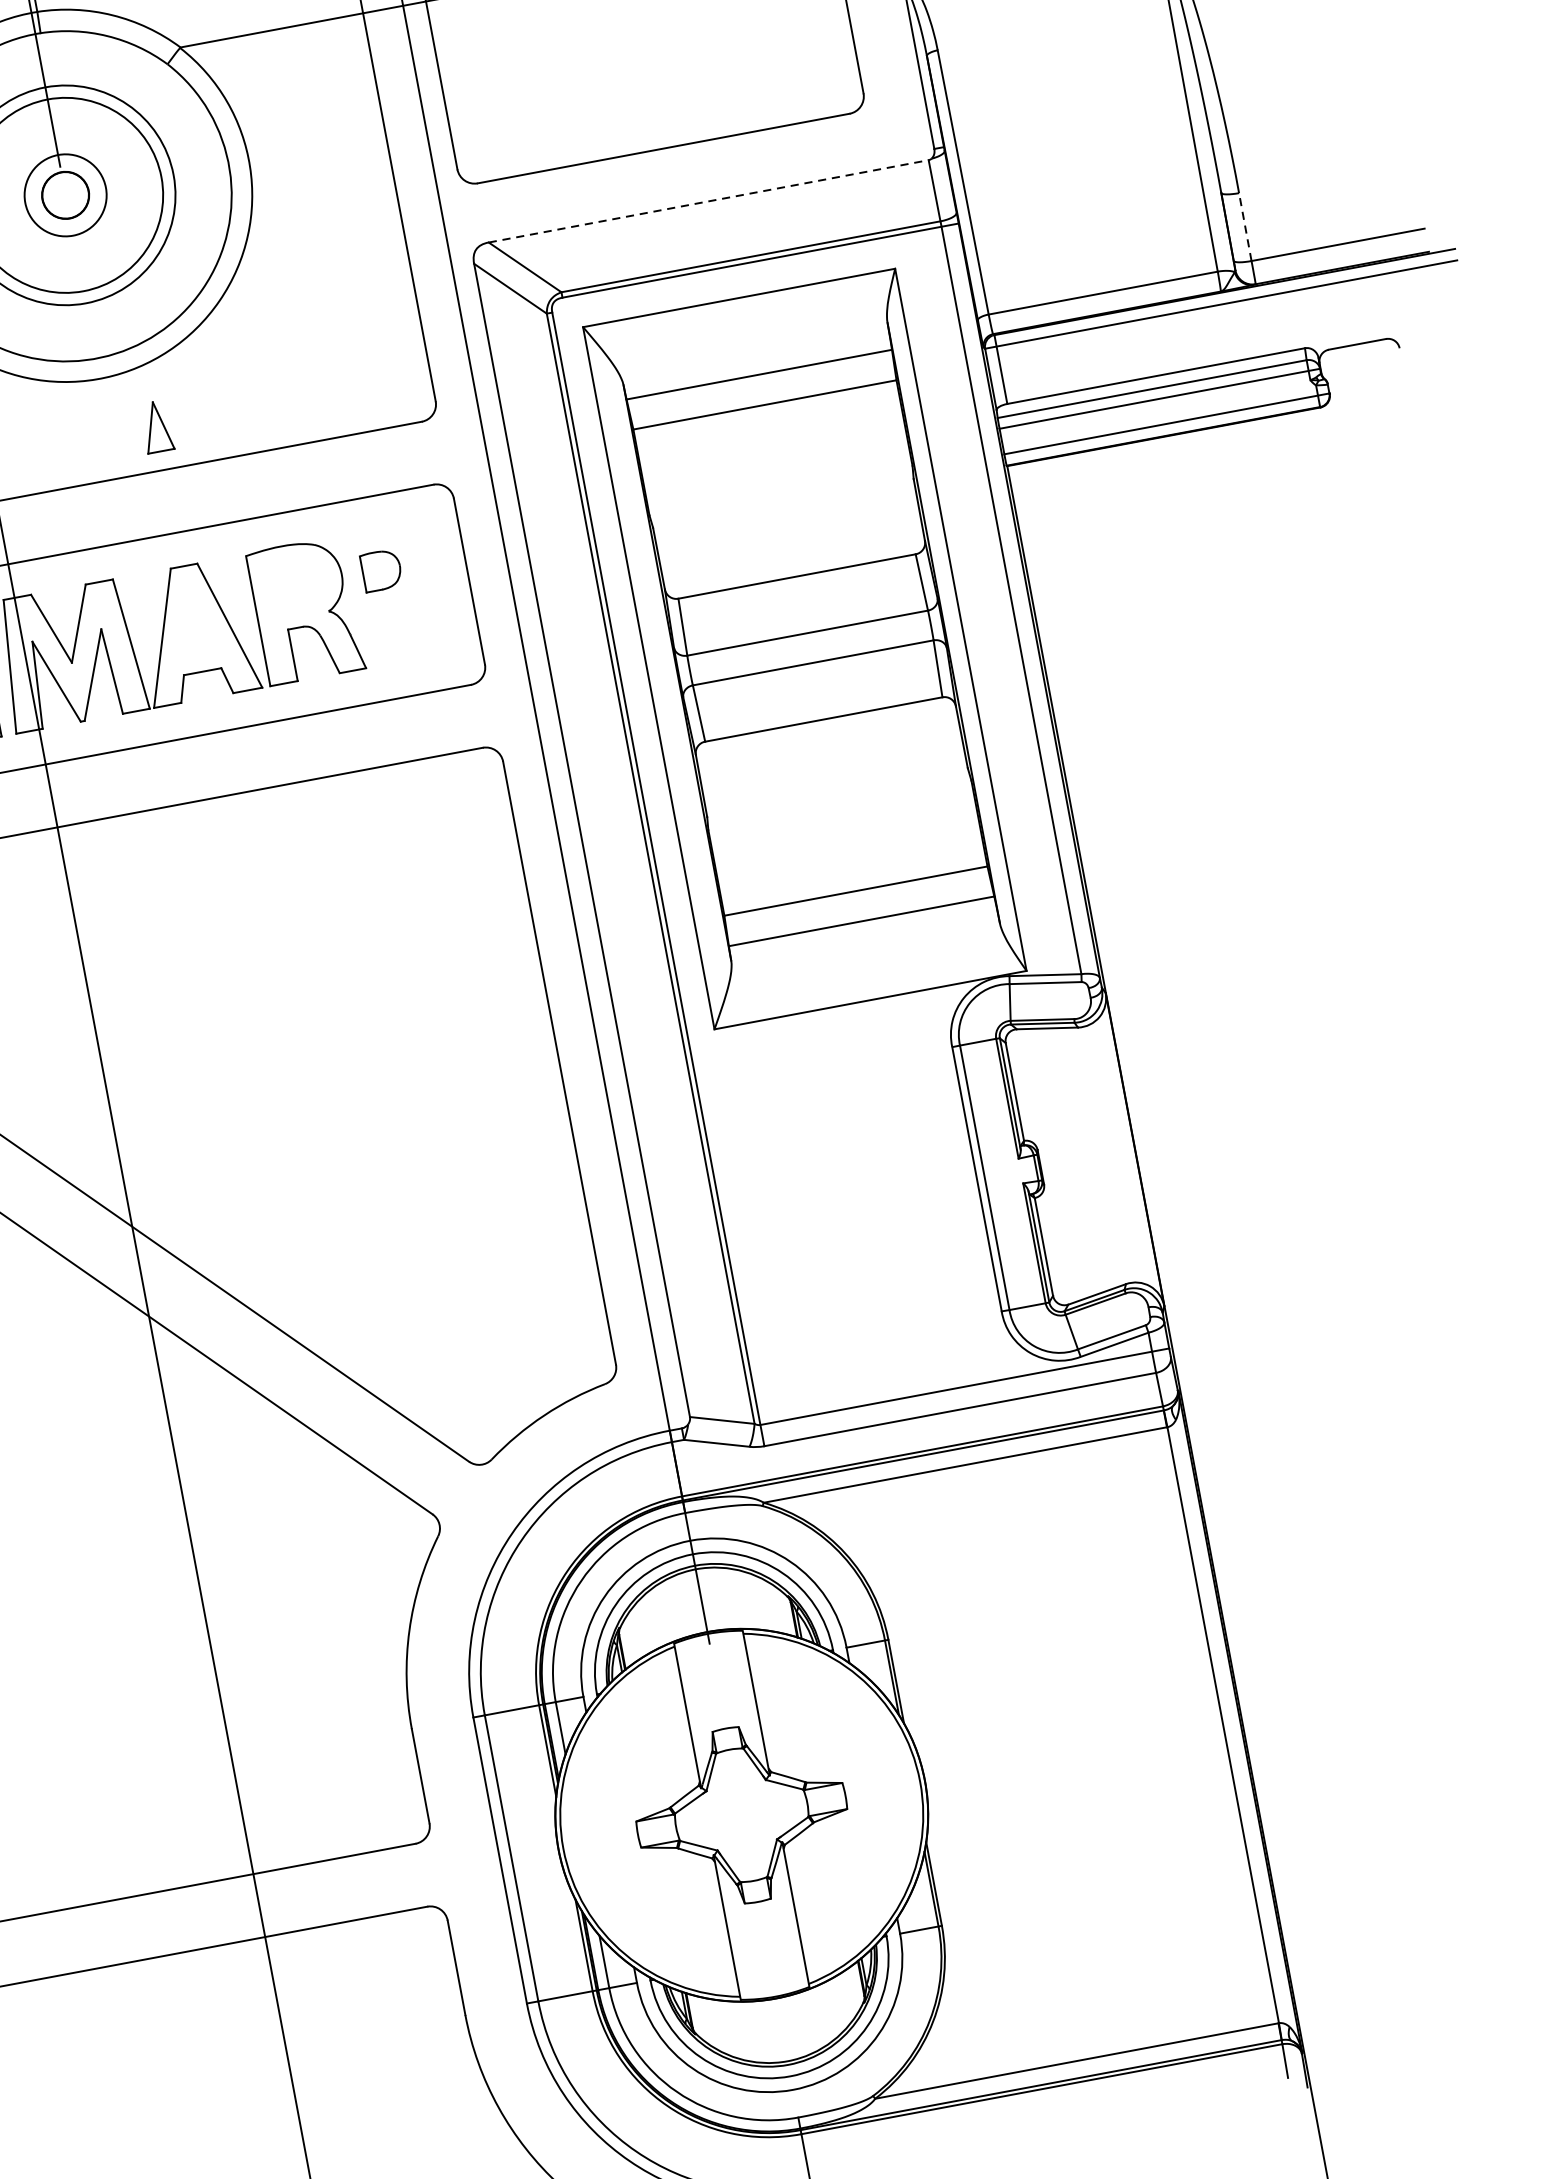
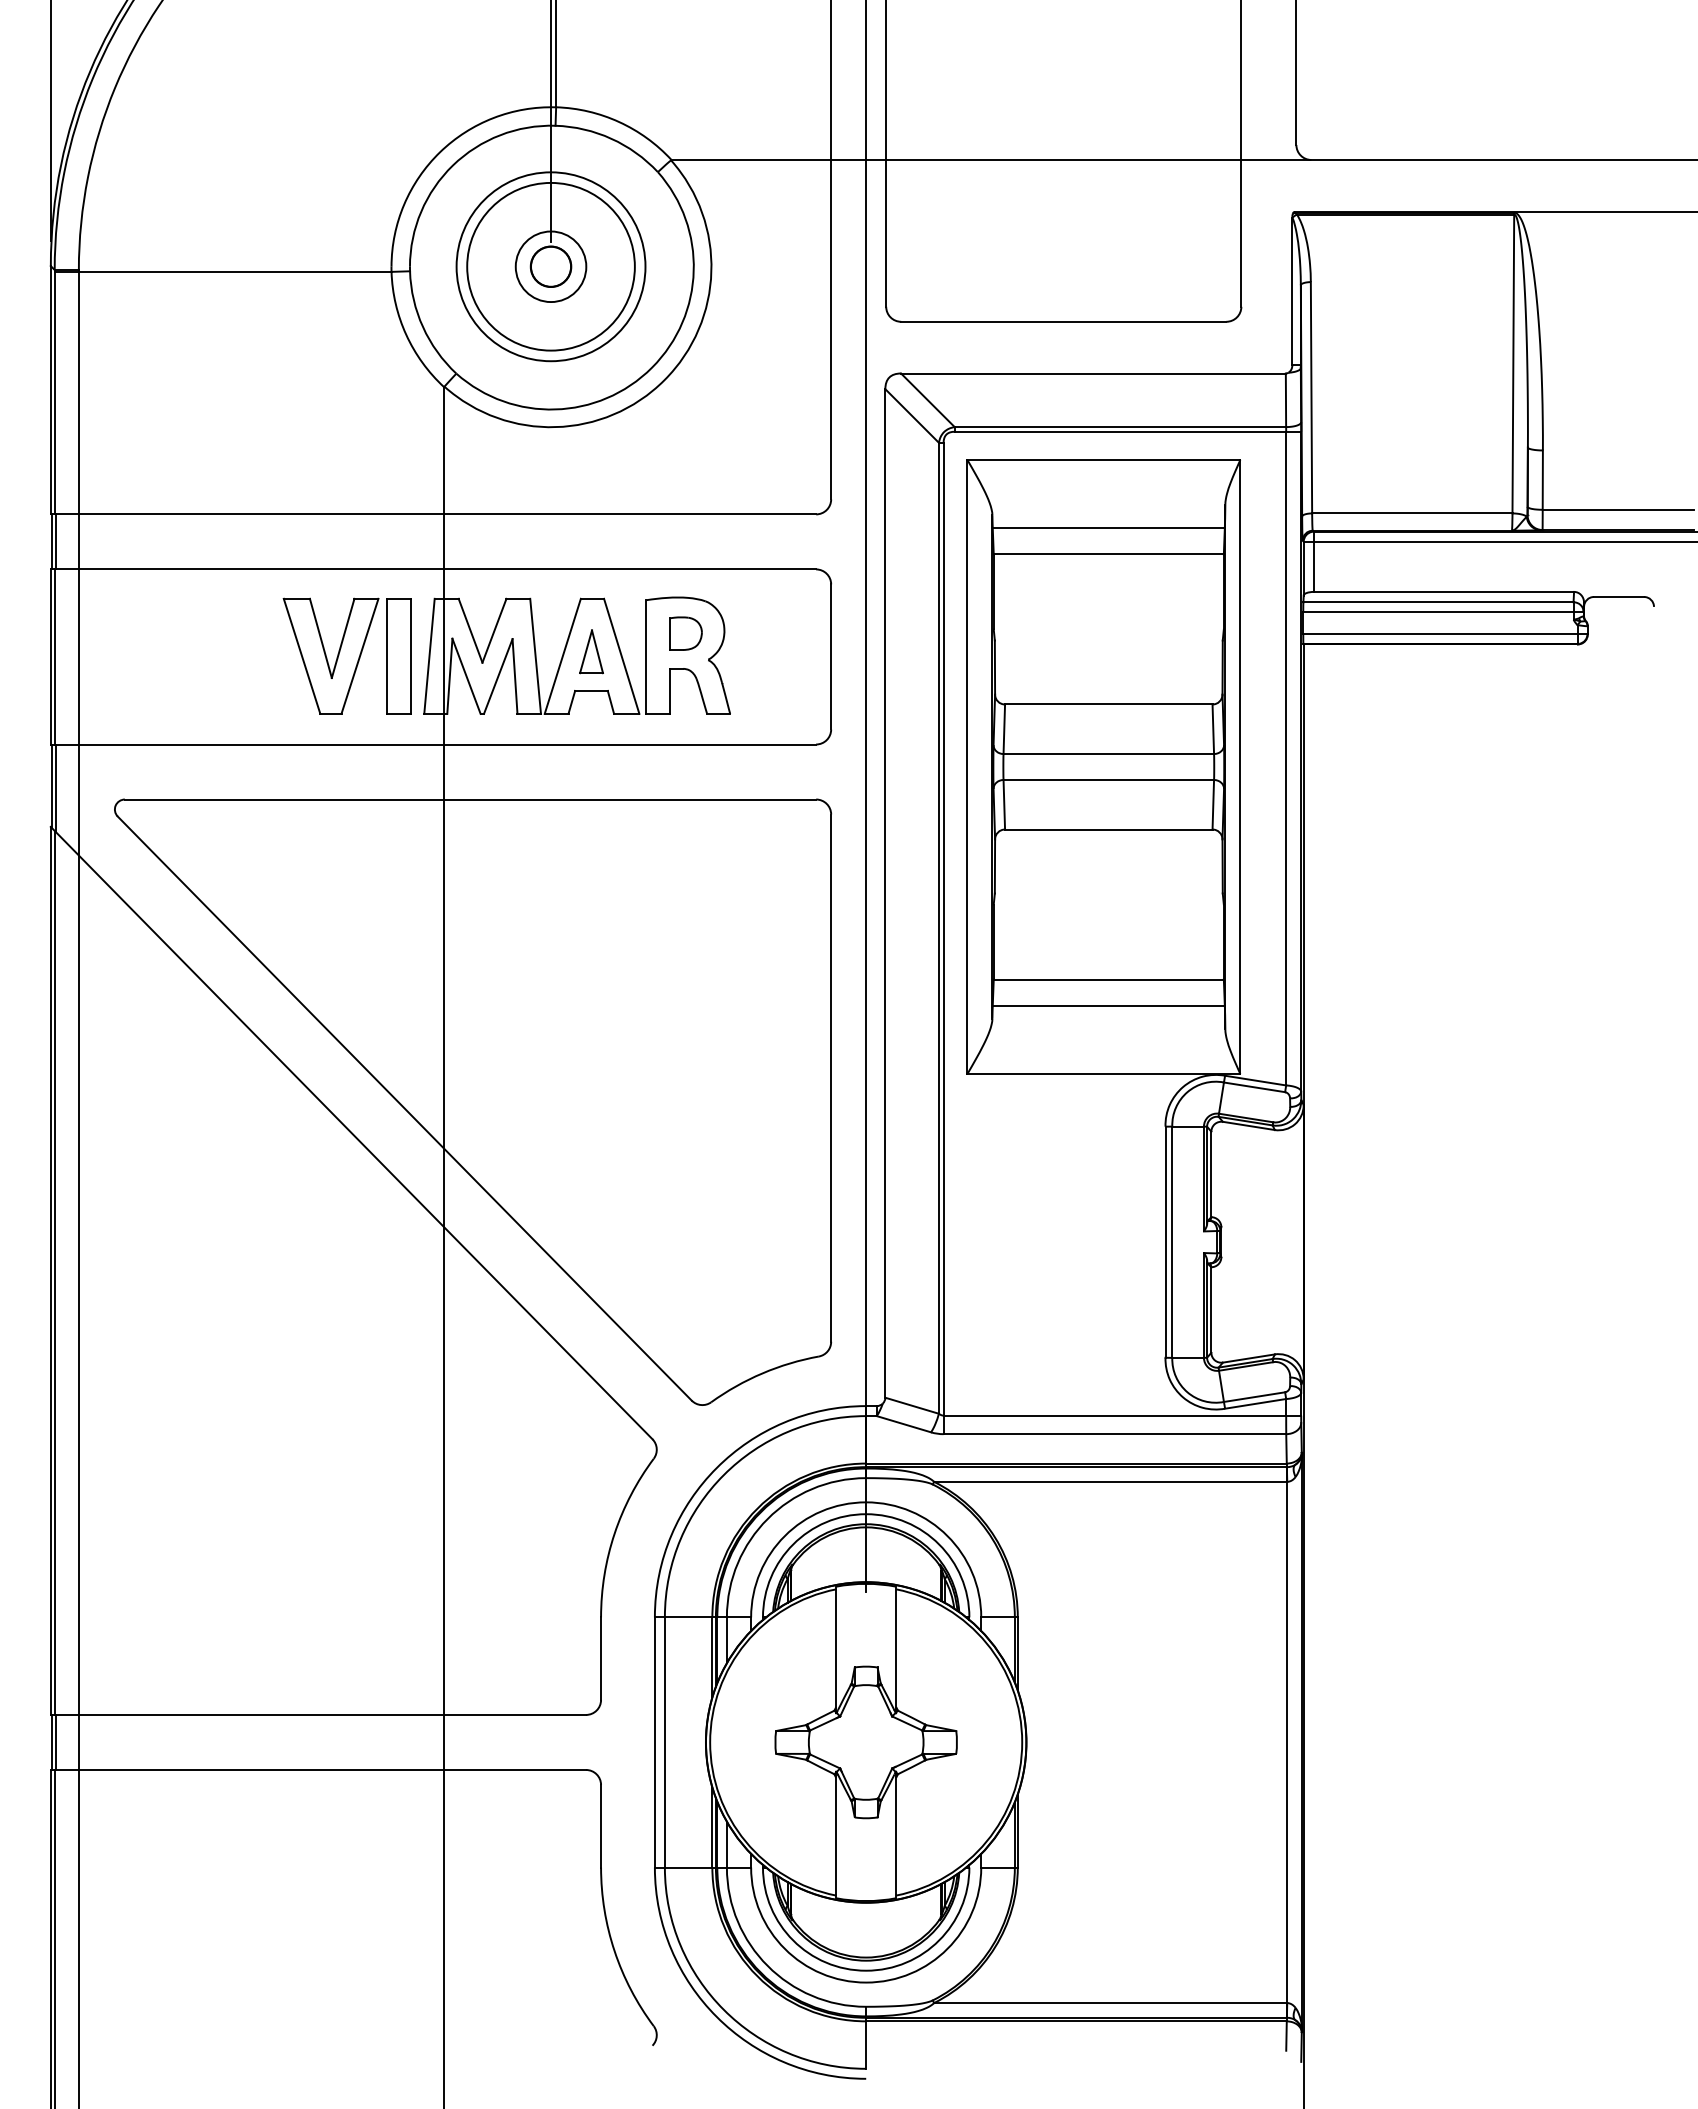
line: (708, 201) -> (1093, 373), dashed -> solid
line: (1245, 227) -> (1542, 480), dashed -> solid
part: (156, 426) -> (591, 651), moved
part: (381, 570) -> (685, 633), moved

